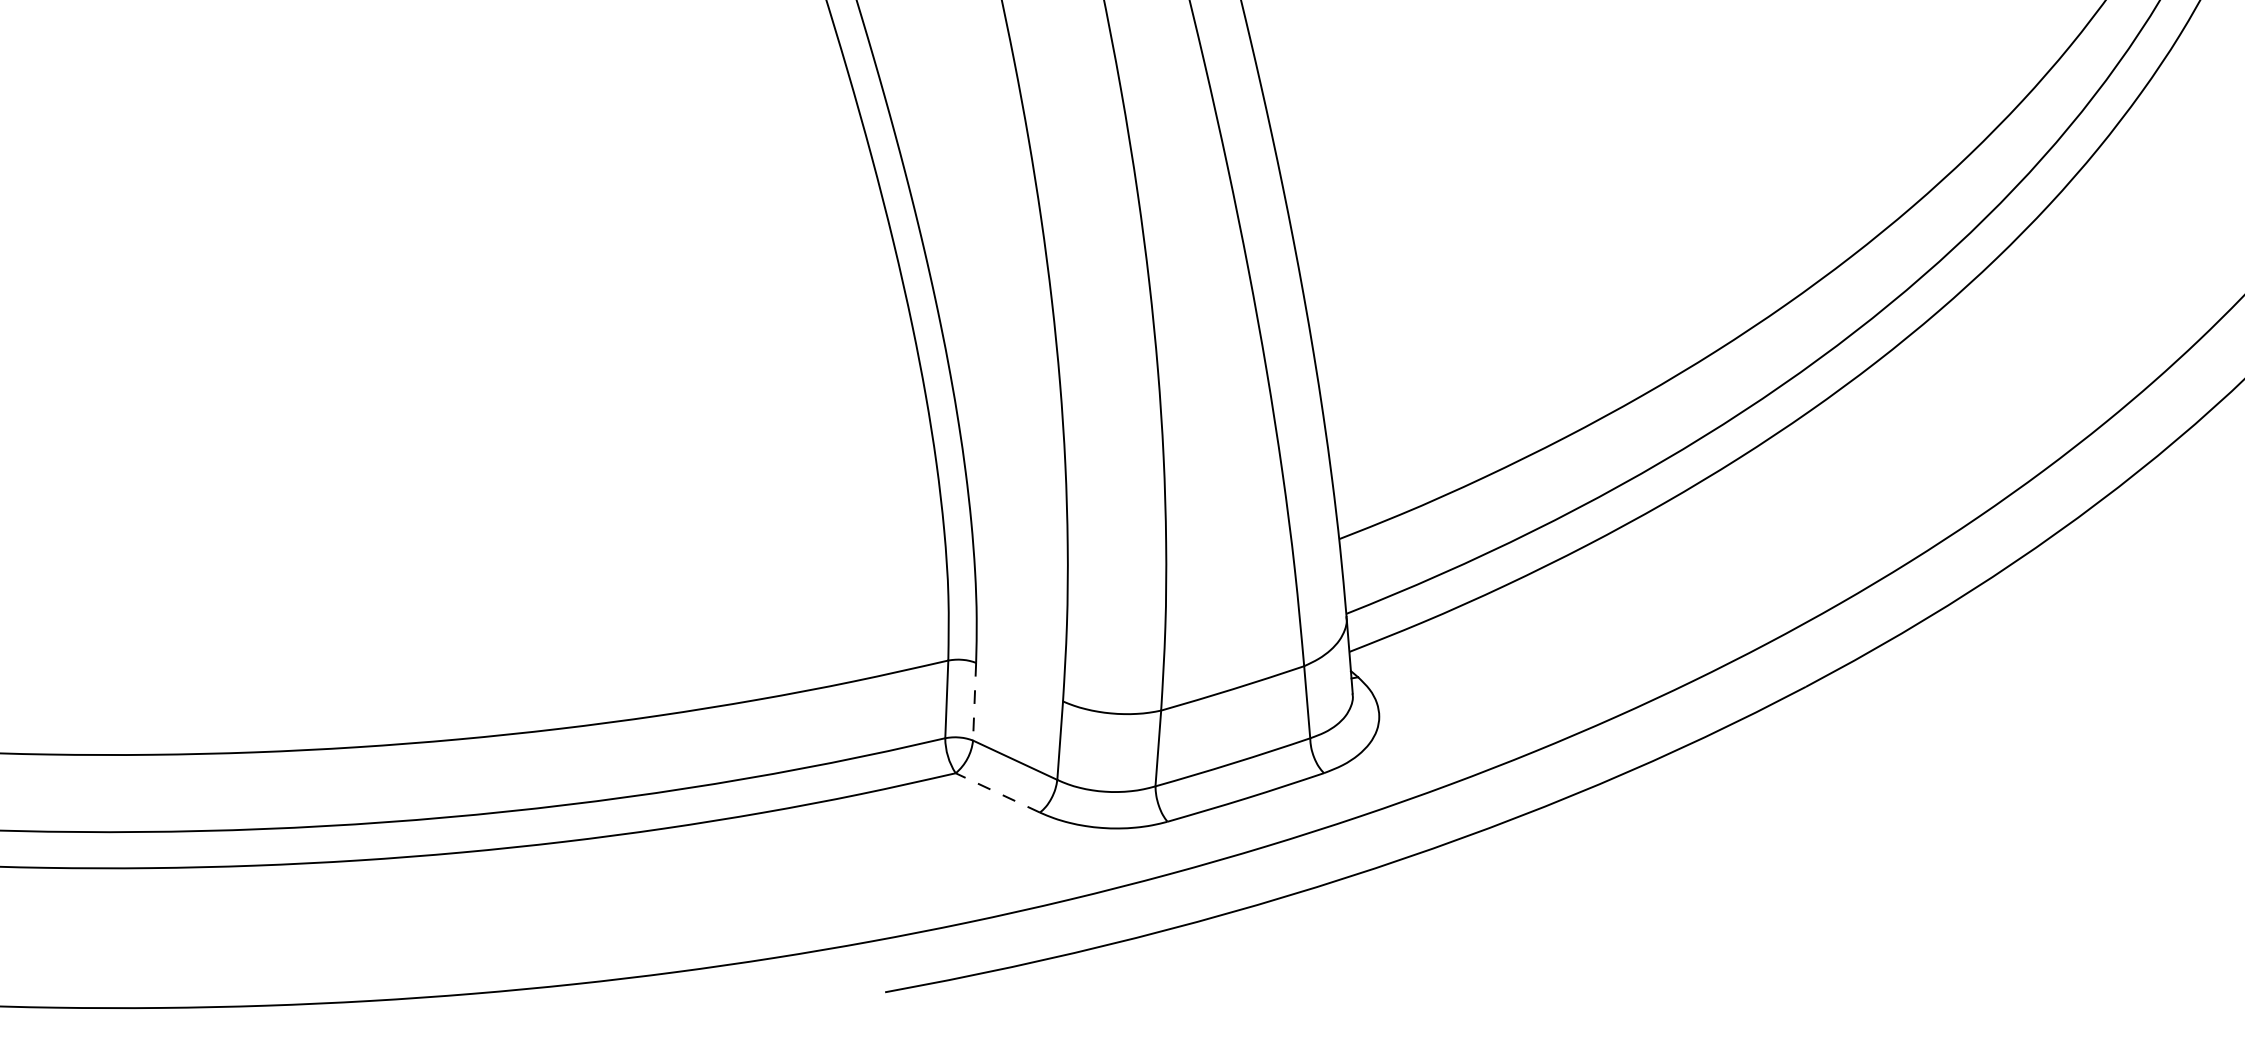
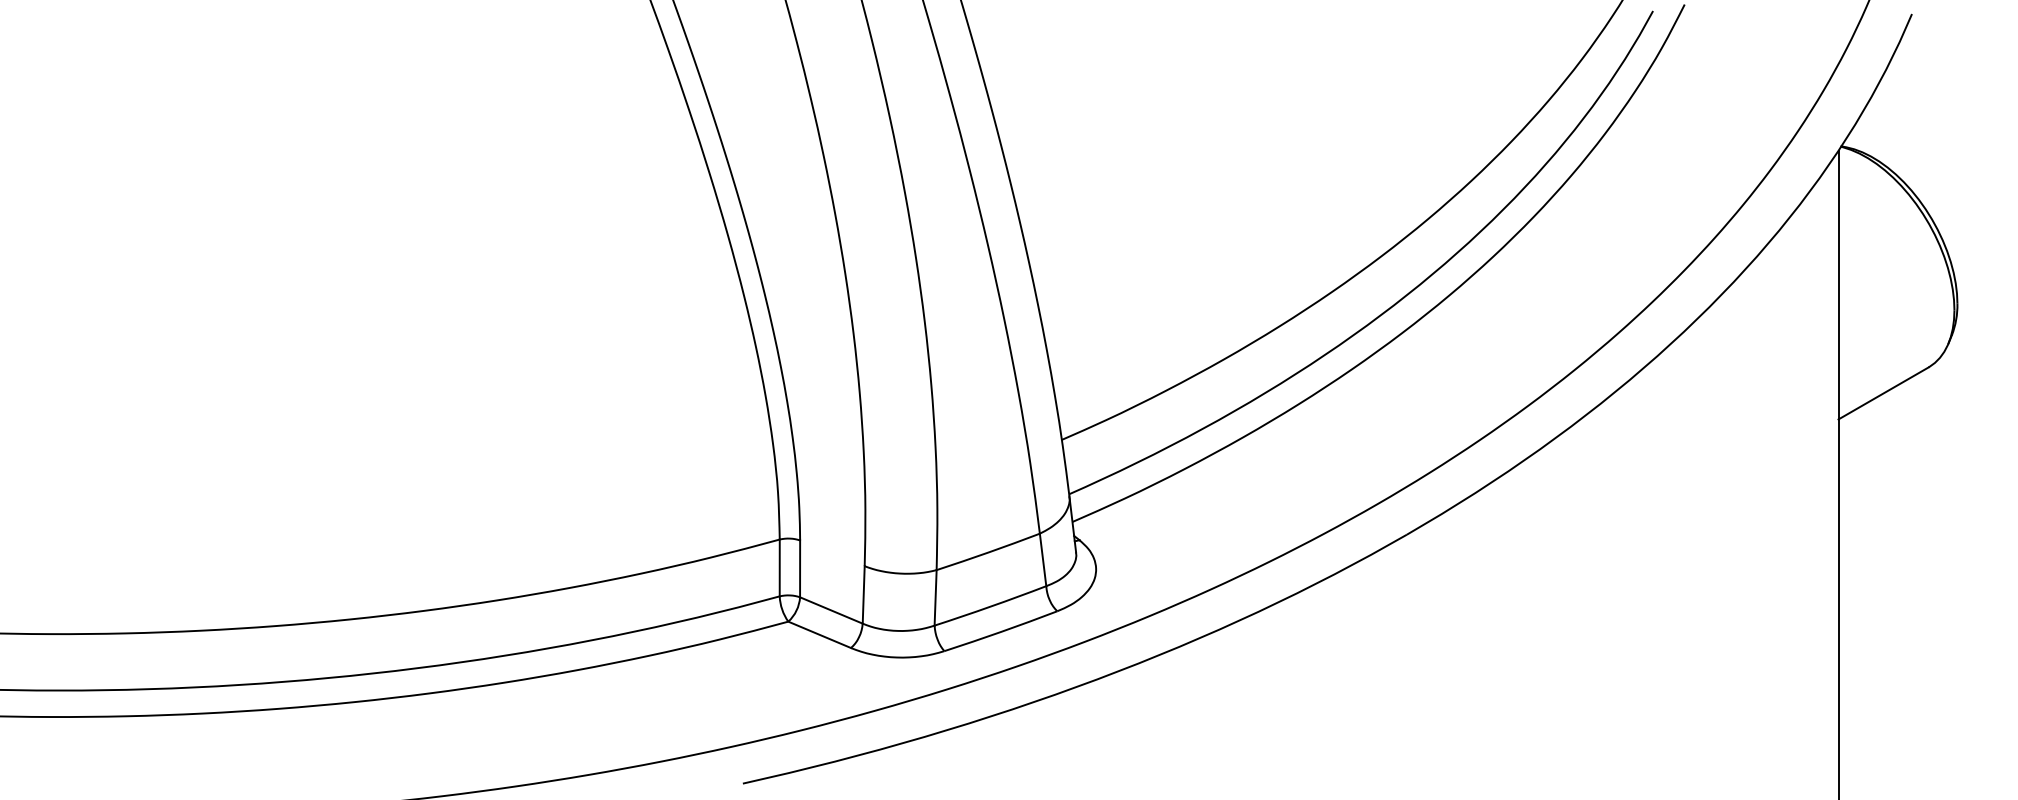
line: (975, 702) -> (800, 569), dashed -> solid
line: (997, 792) -> (819, 634), dashed -> solid

